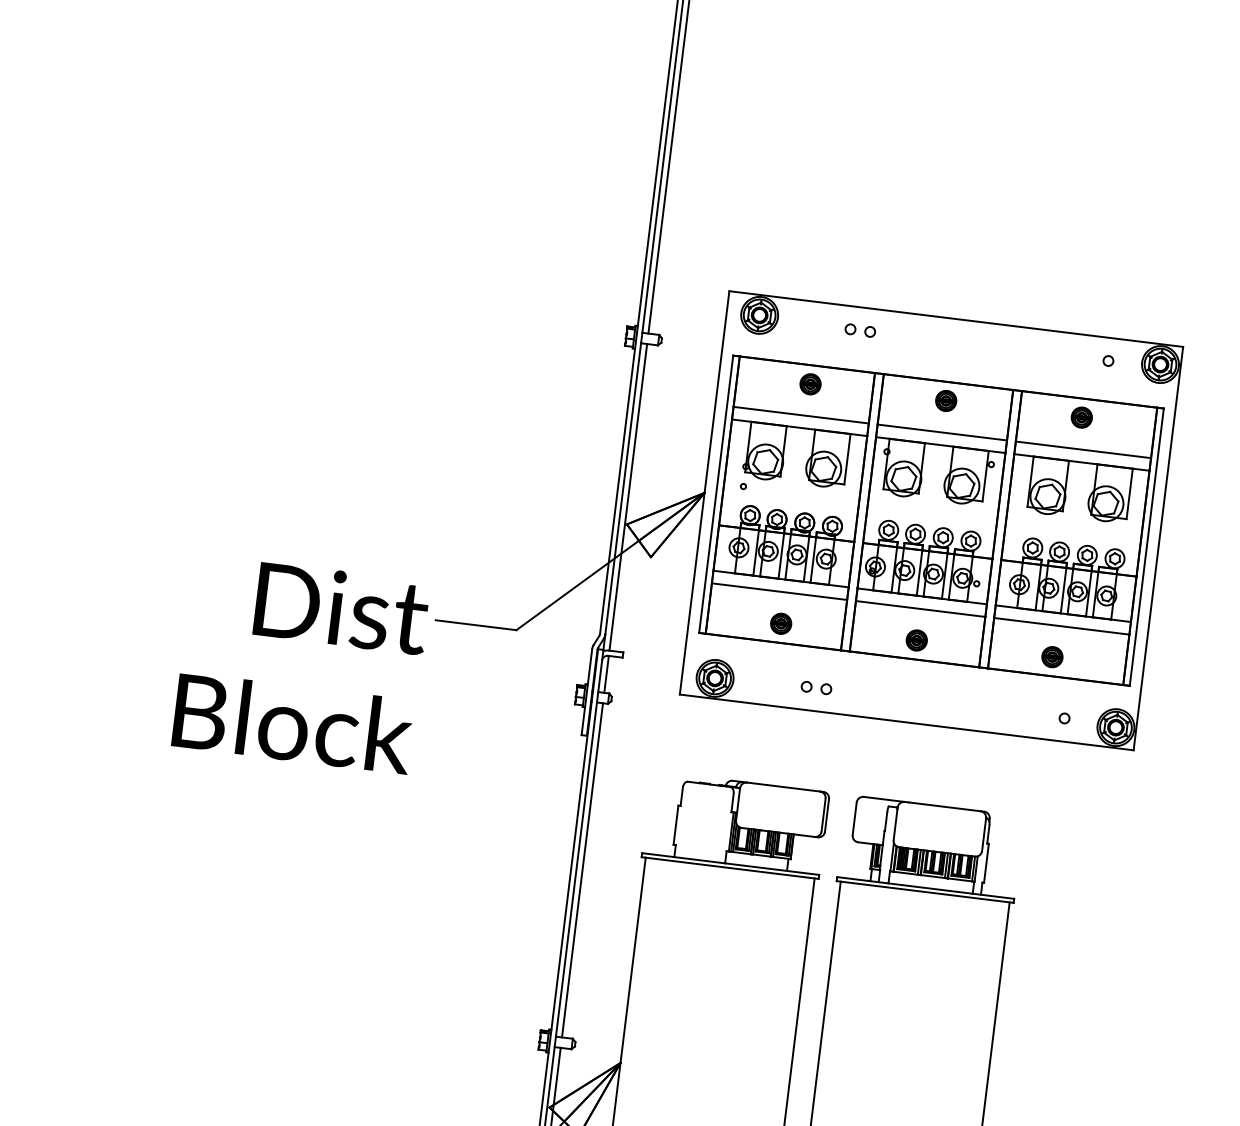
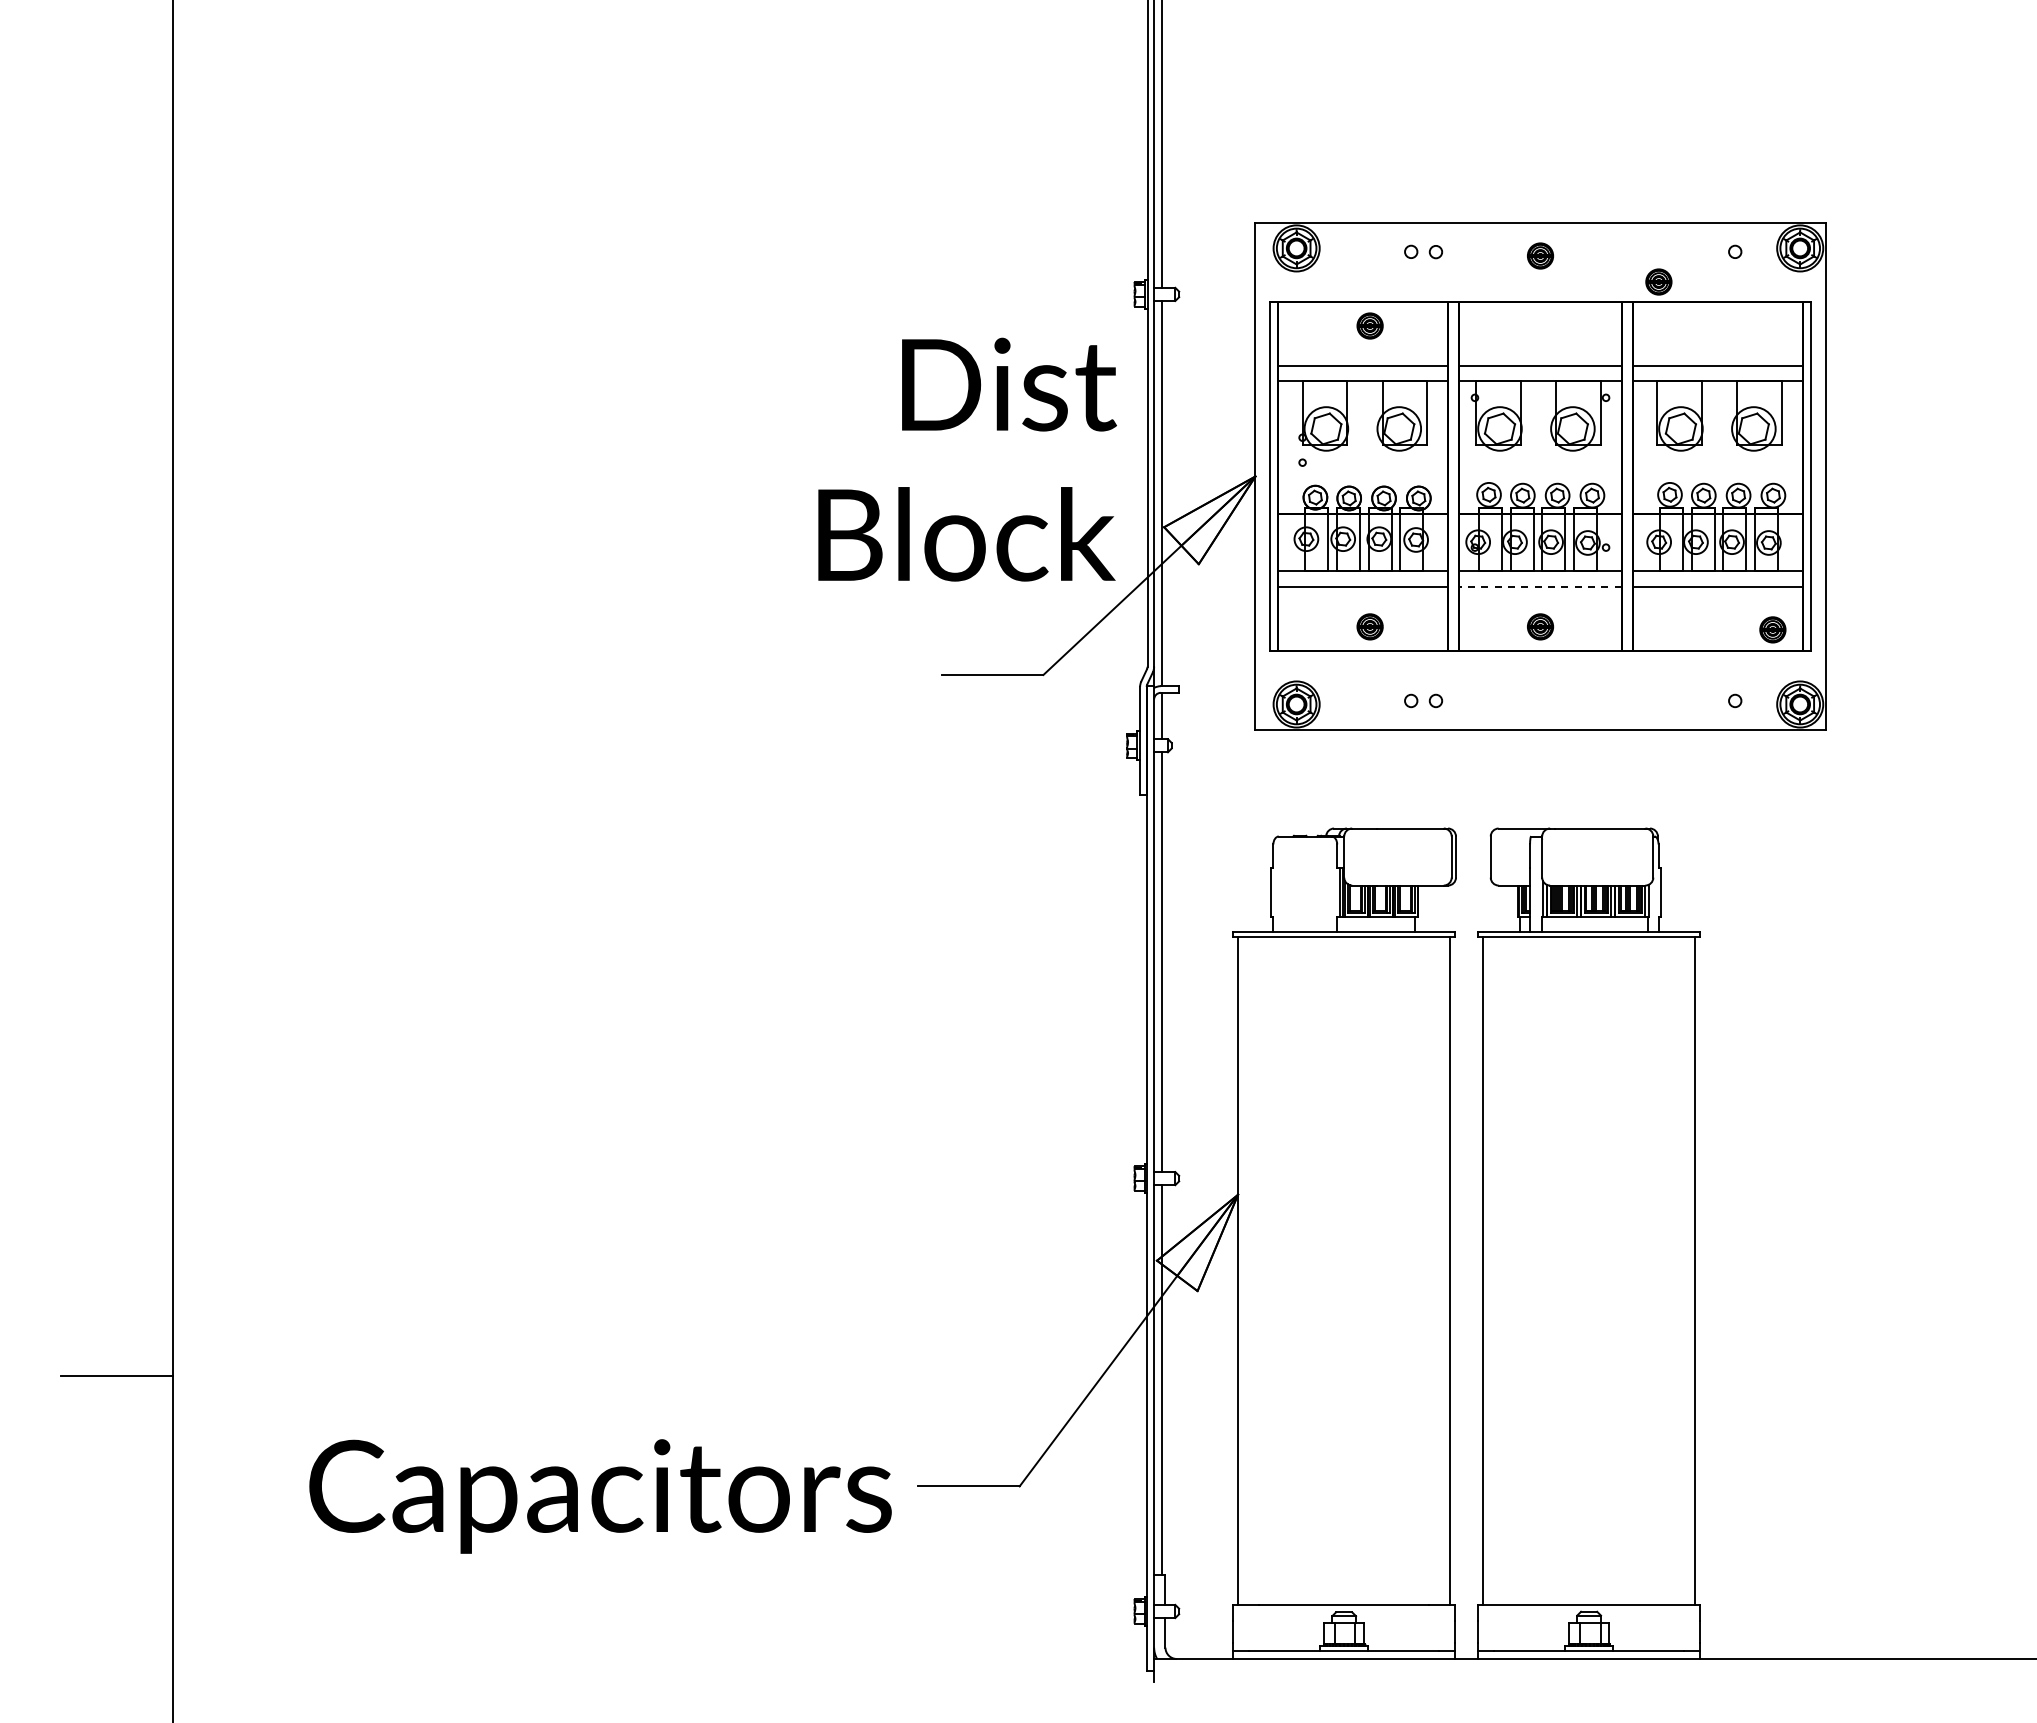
part: (946, 400) -> (1540, 255), moved
part: (1081, 417) -> (1658, 281), moved
line: (920, 609) -> (1540, 587), solid -> dashed
part: (1052, 656) -> (1772, 629), moved
text: (301, 663) -> (967, 459), moved

